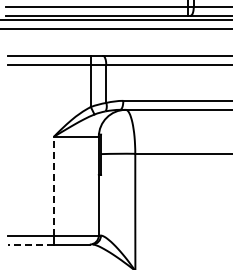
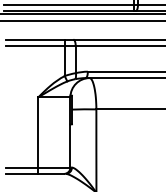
line: (53, 185) -> (38, 131), dashed -> solid
line: (31, 244) -> (22, 173), dashed -> solid

